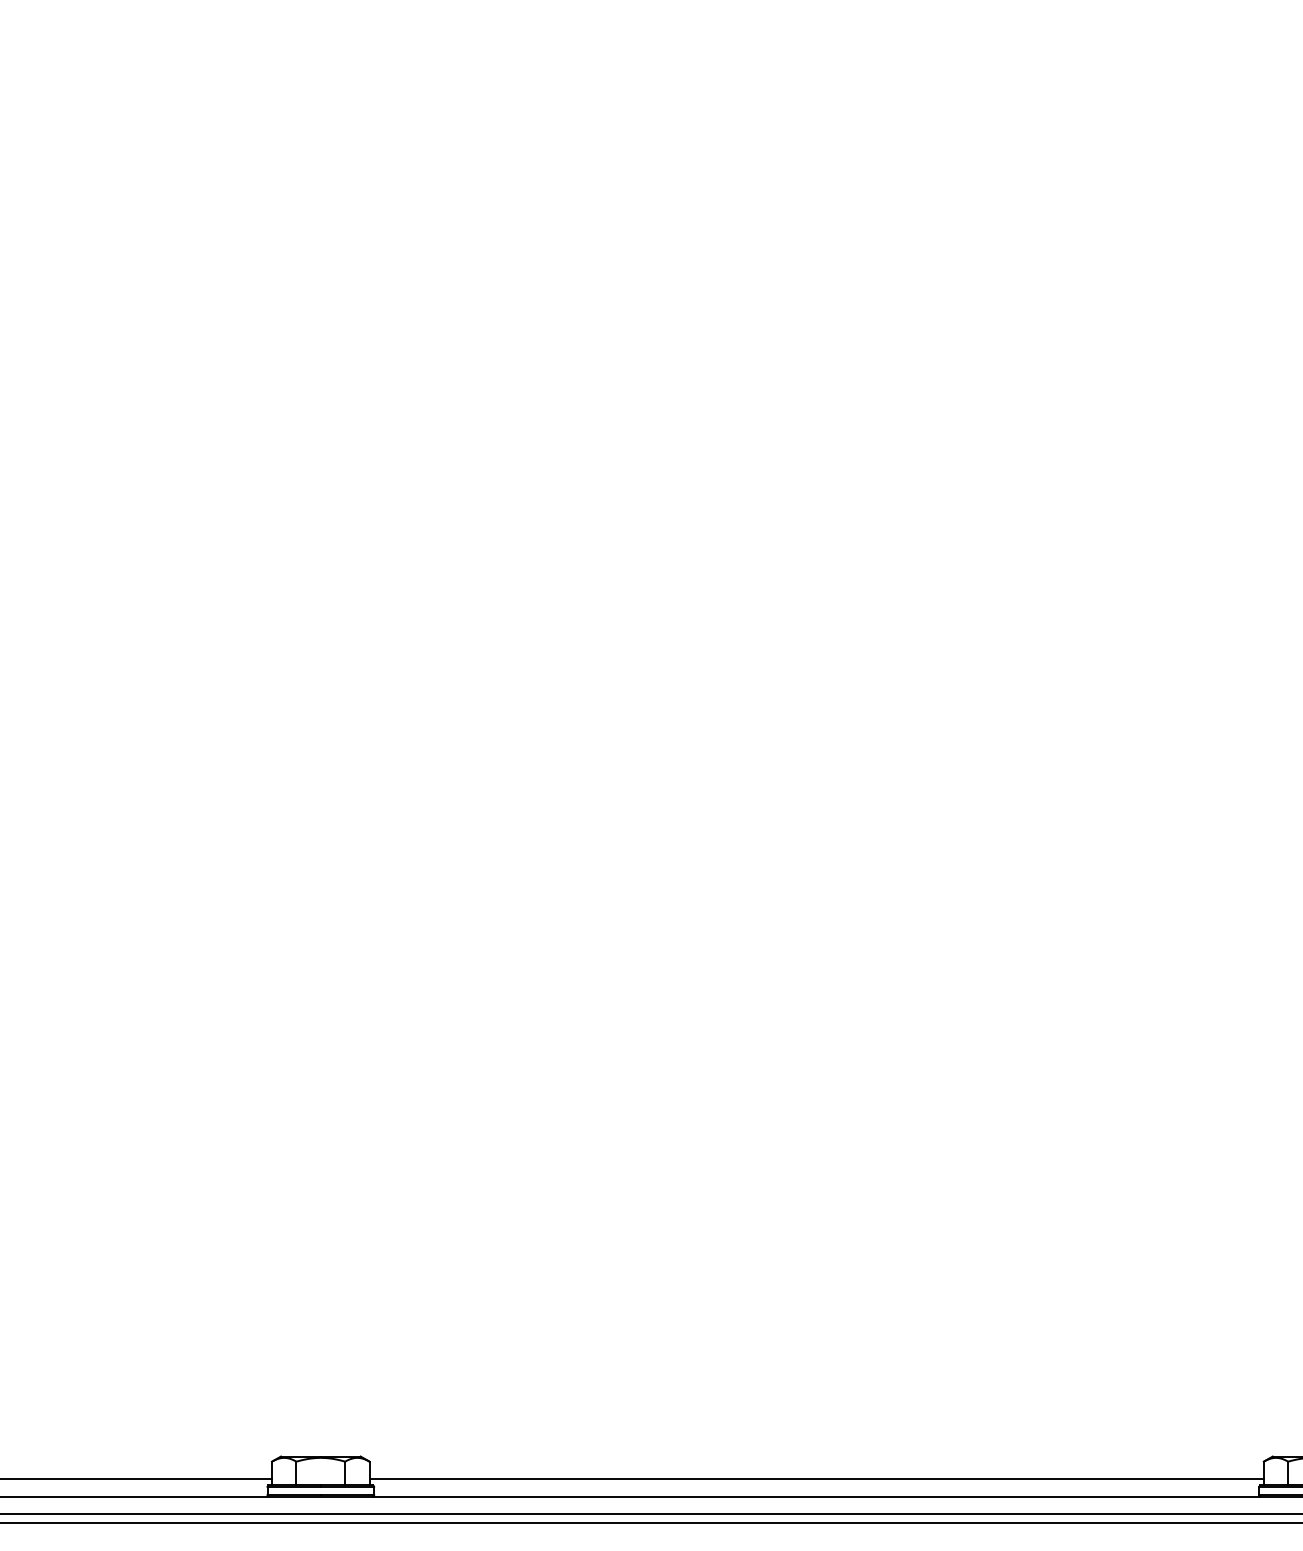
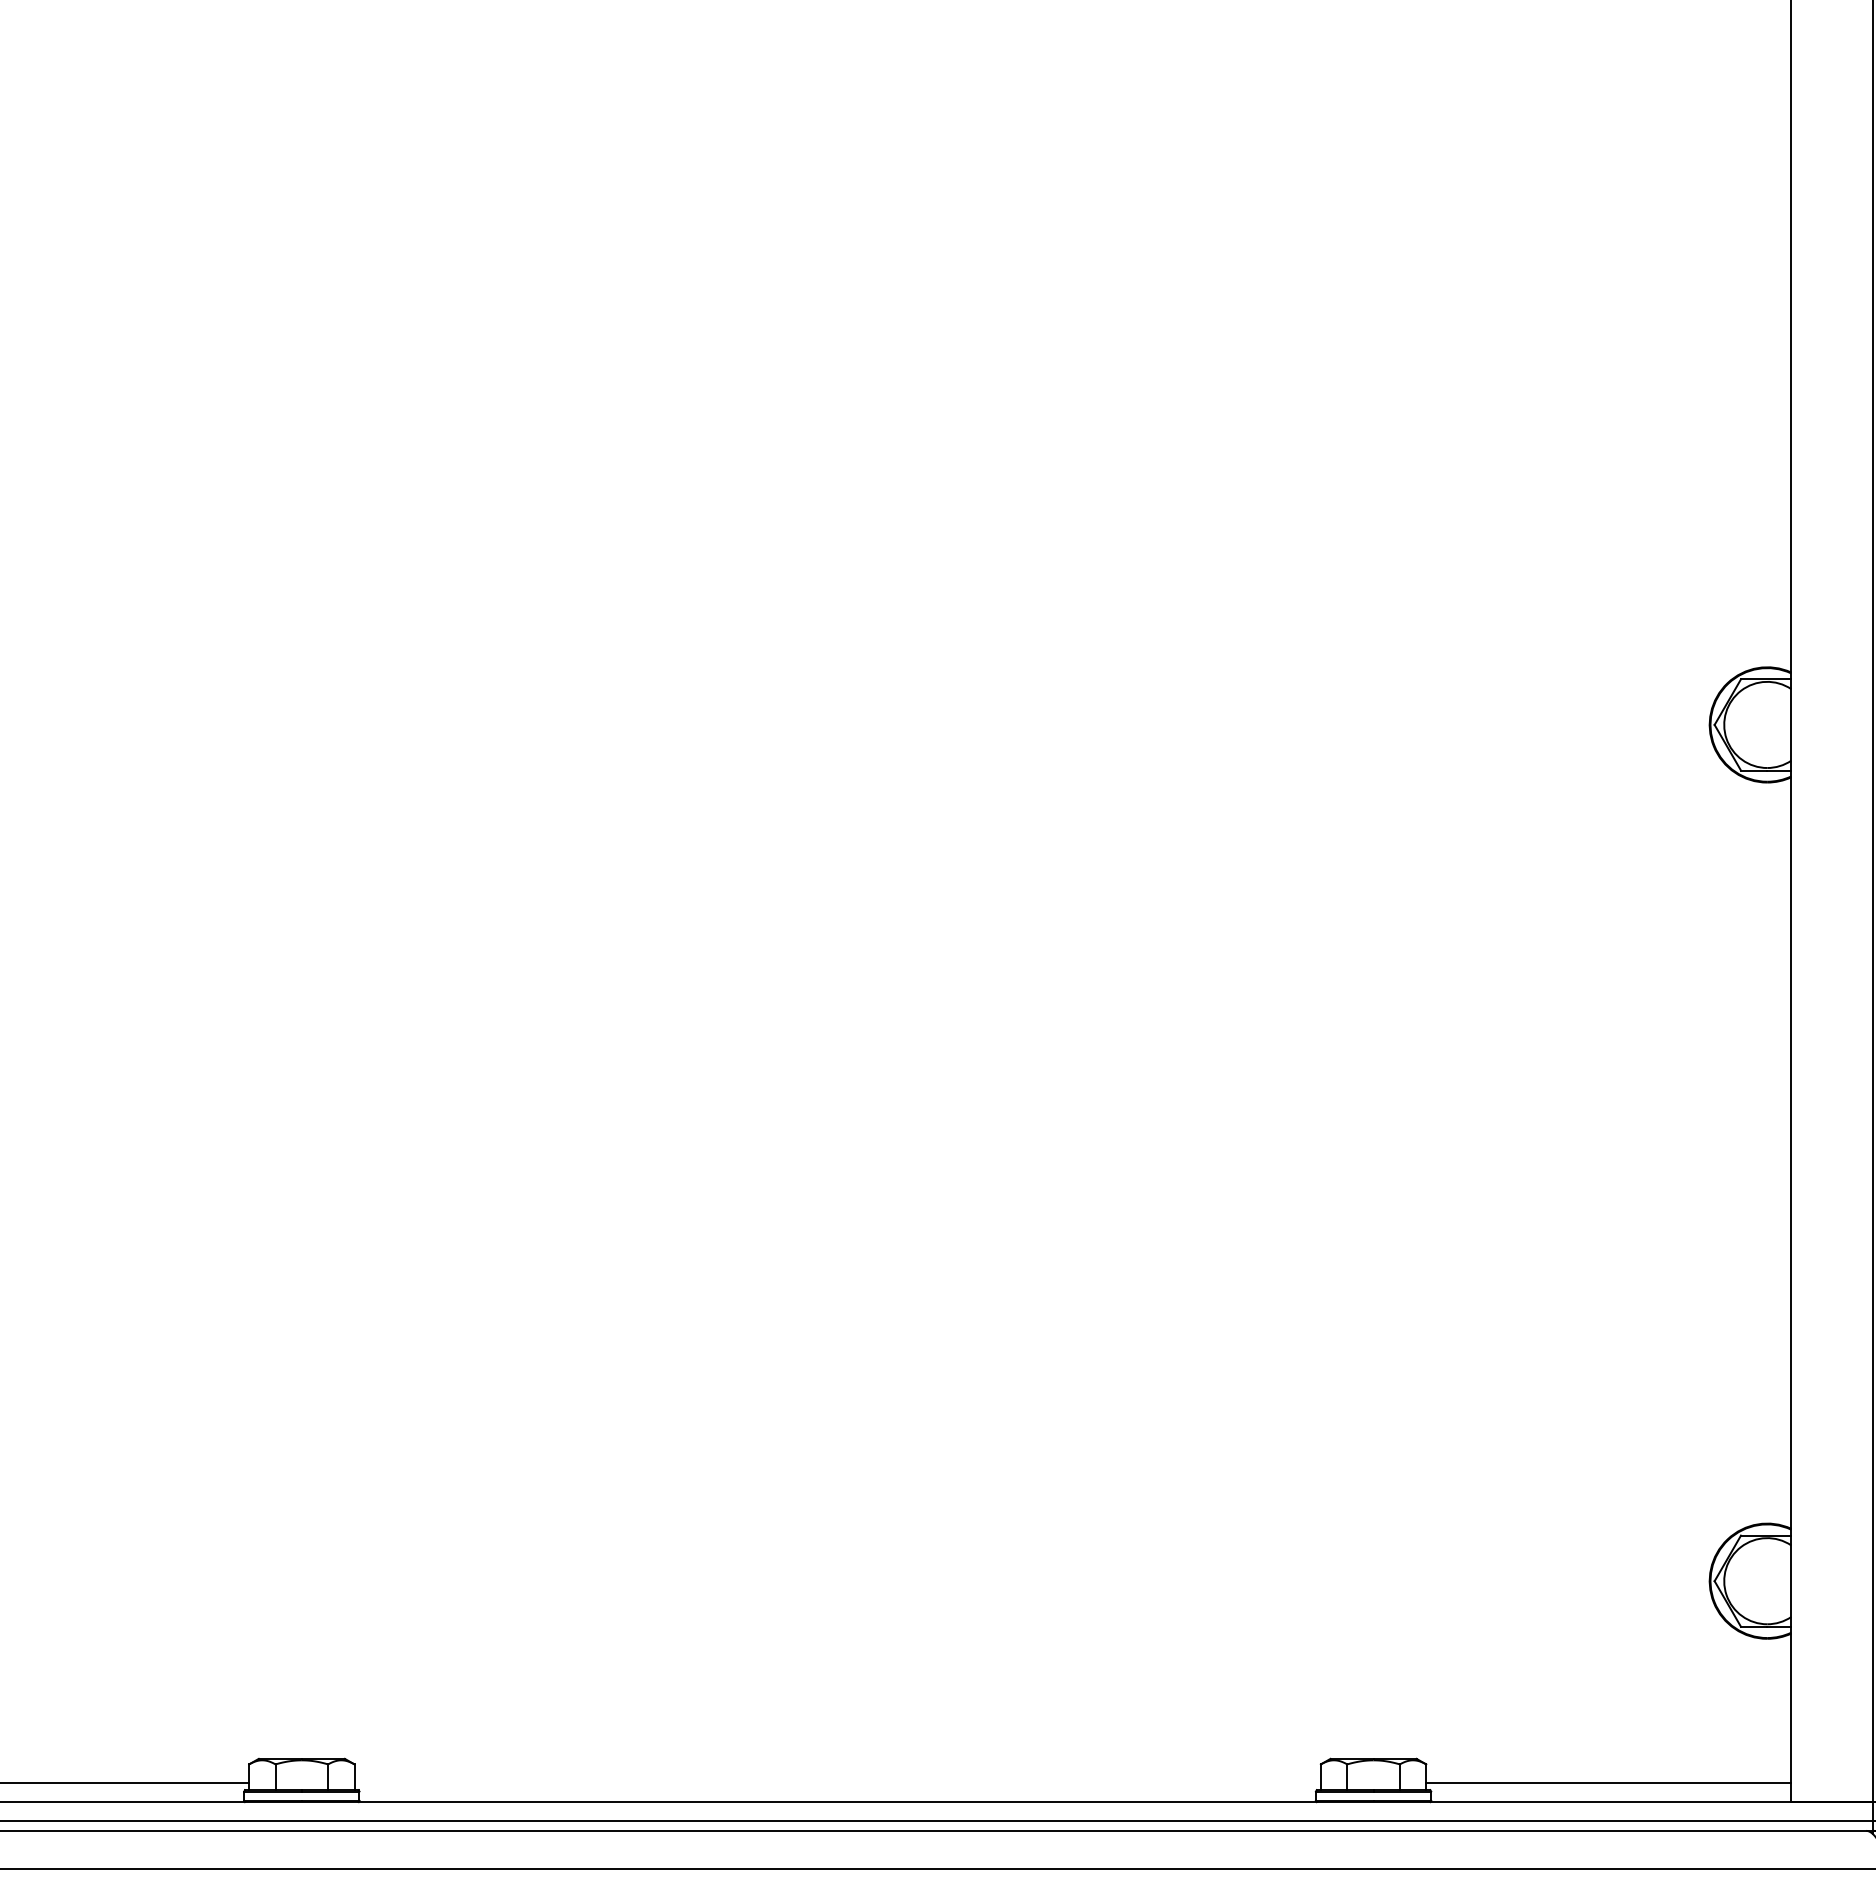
line: (816, 1478) -> (837, 1782), removed

